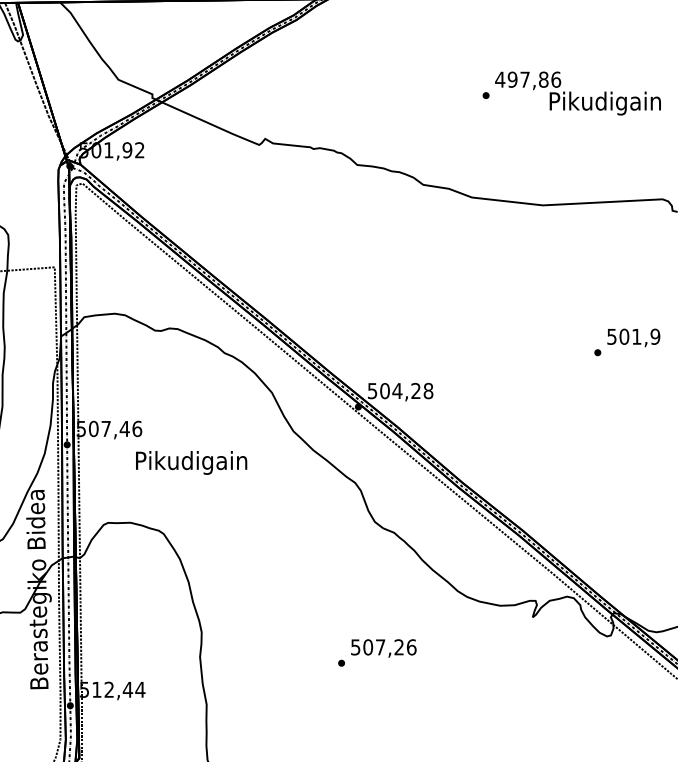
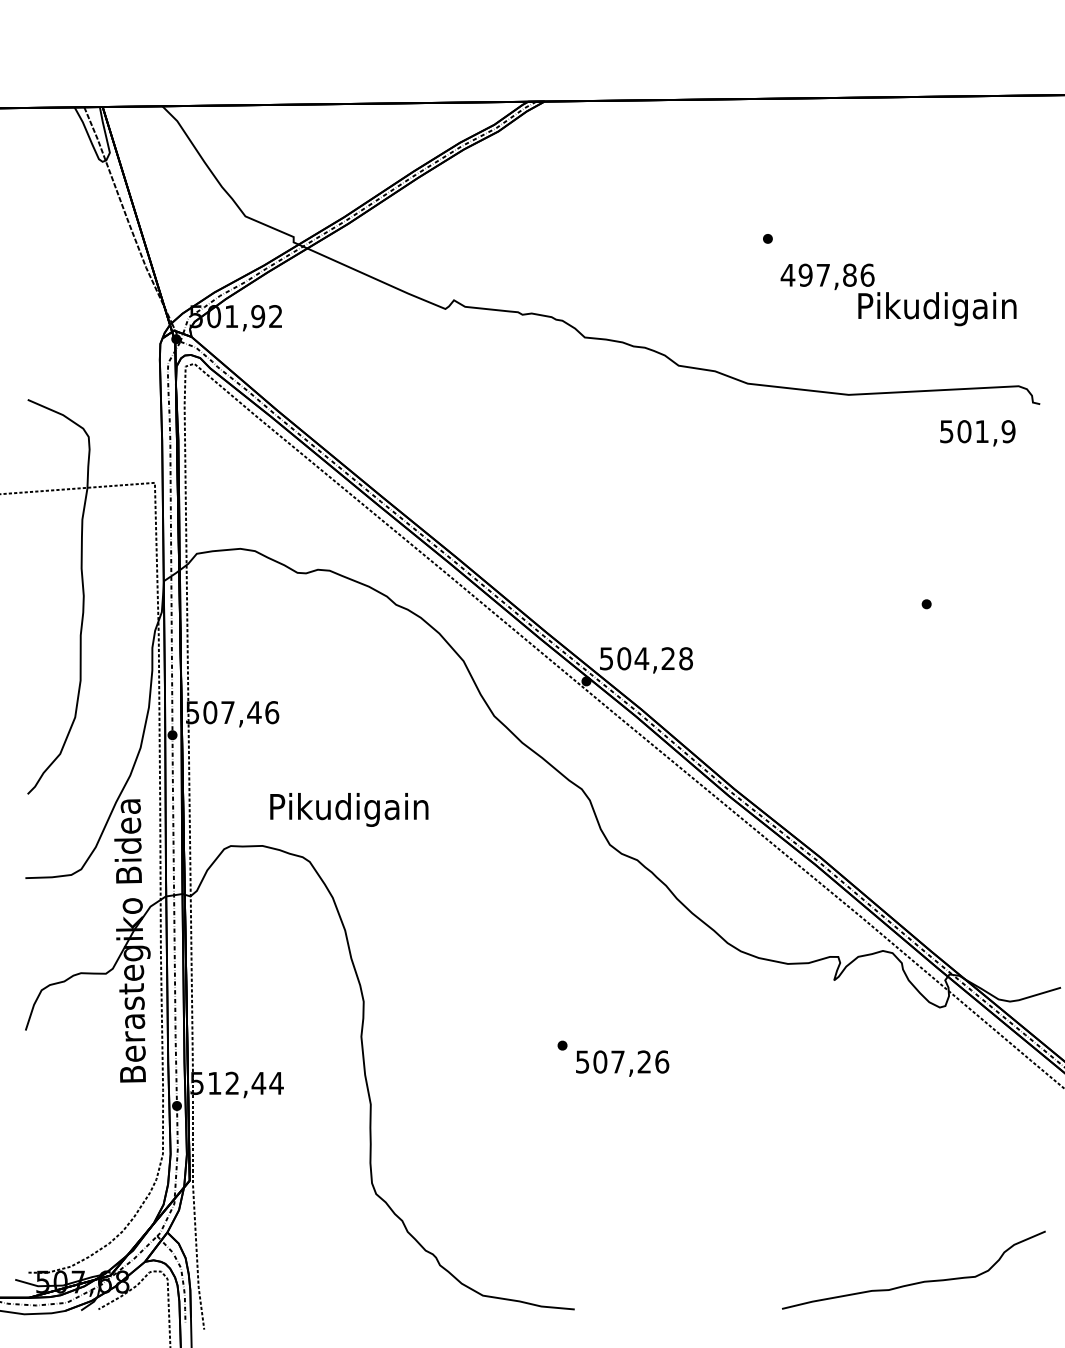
text: (577, 93) -> (898, 294), moved
text: (633, 338) -> (977, 433), moved
text: (191, 462) -> (349, 809), moved
text: (383, 648) -> (622, 1063), moved

